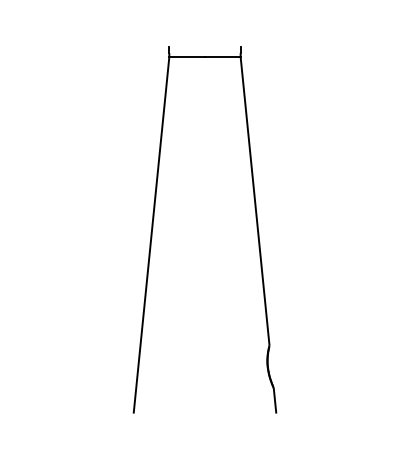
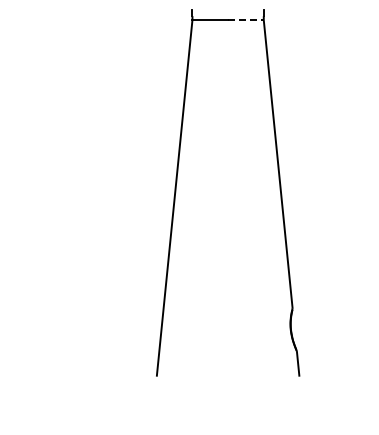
line: (222, 57) -> (245, 20), solid -> dashed

